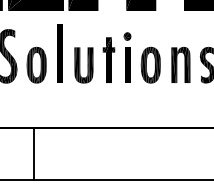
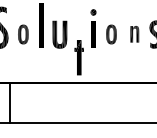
part: (108, 59) -> (78, 57), moved
part: (36, 64) -> (23, 34), size x0.7
part: (150, 64) -> (111, 34), size x0.7
part: (180, 64) -> (134, 34), size x0.6
line: (33, 154) -> (10, 103), moved

